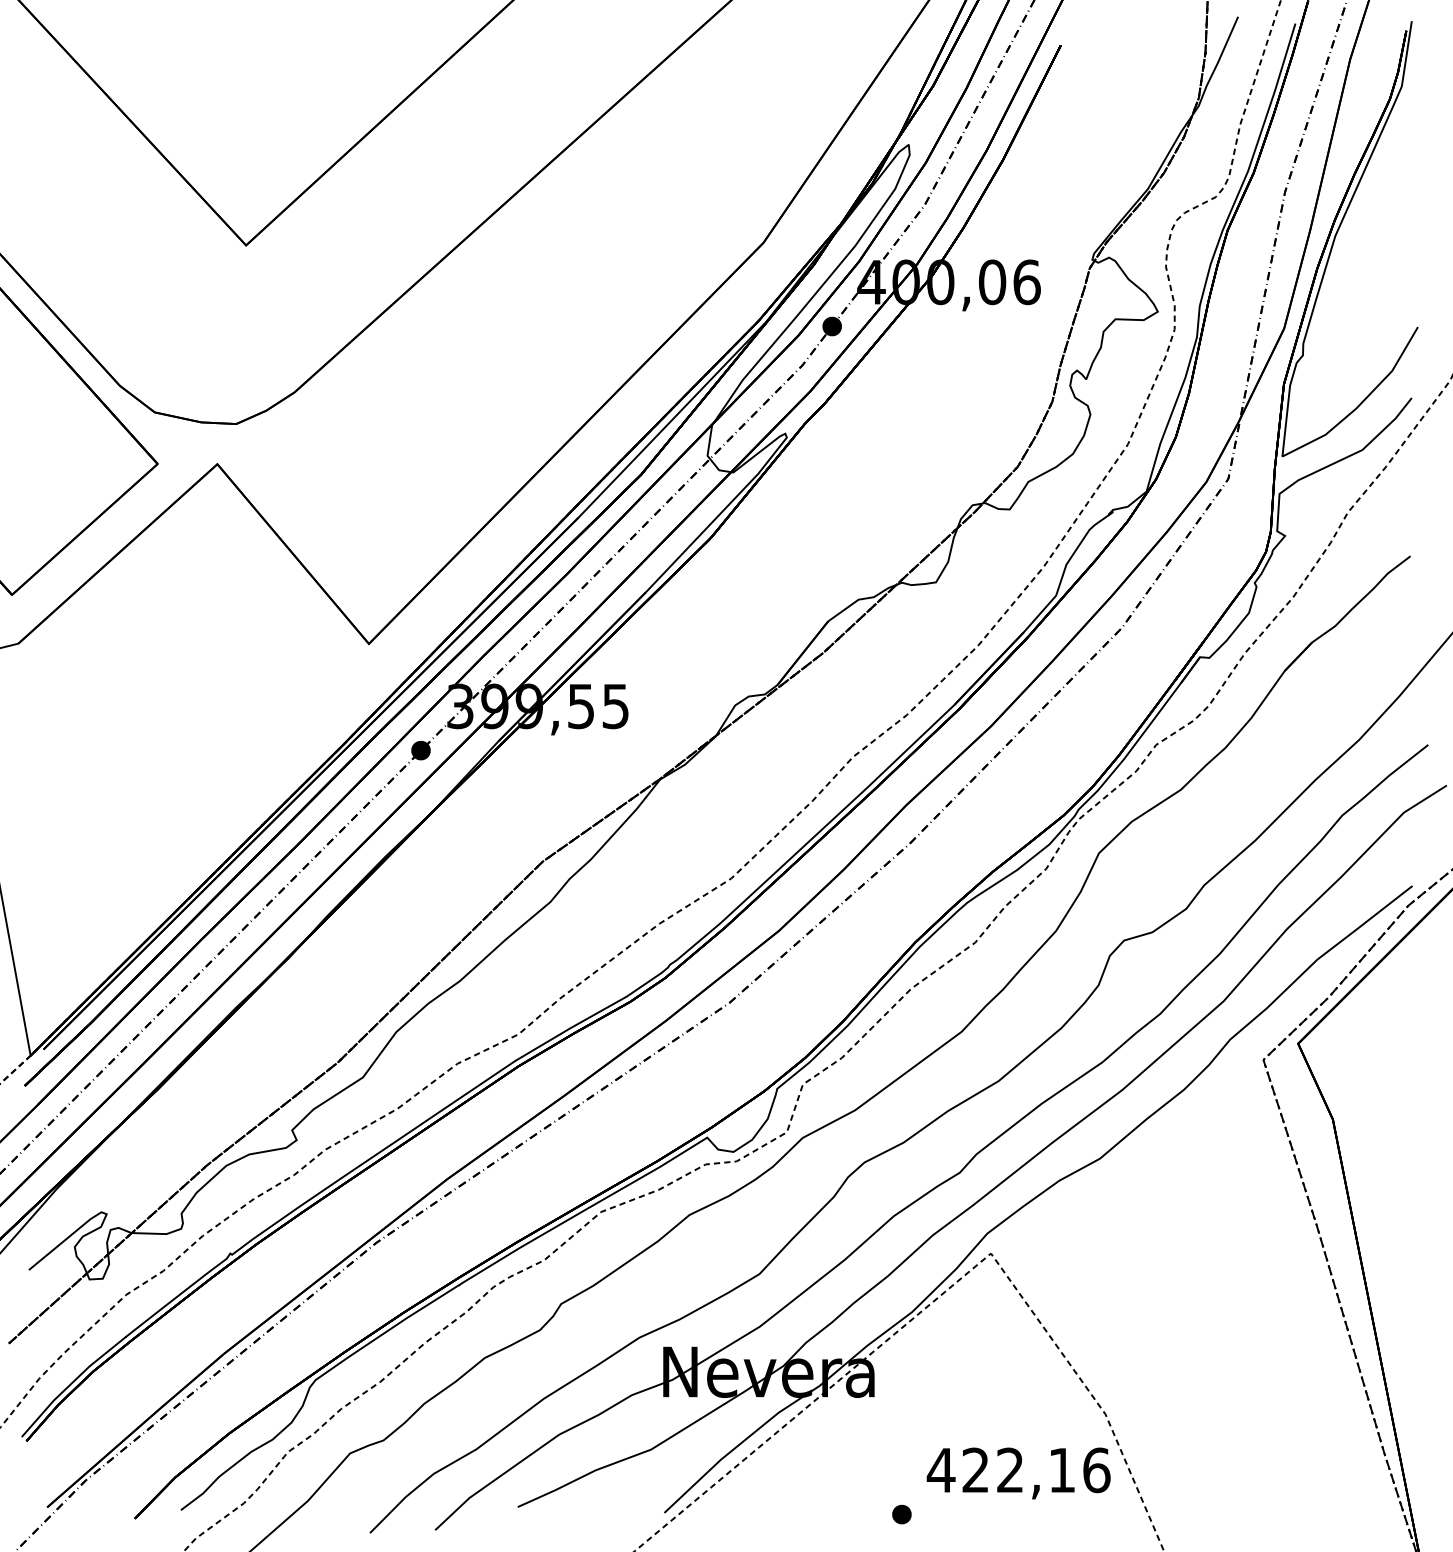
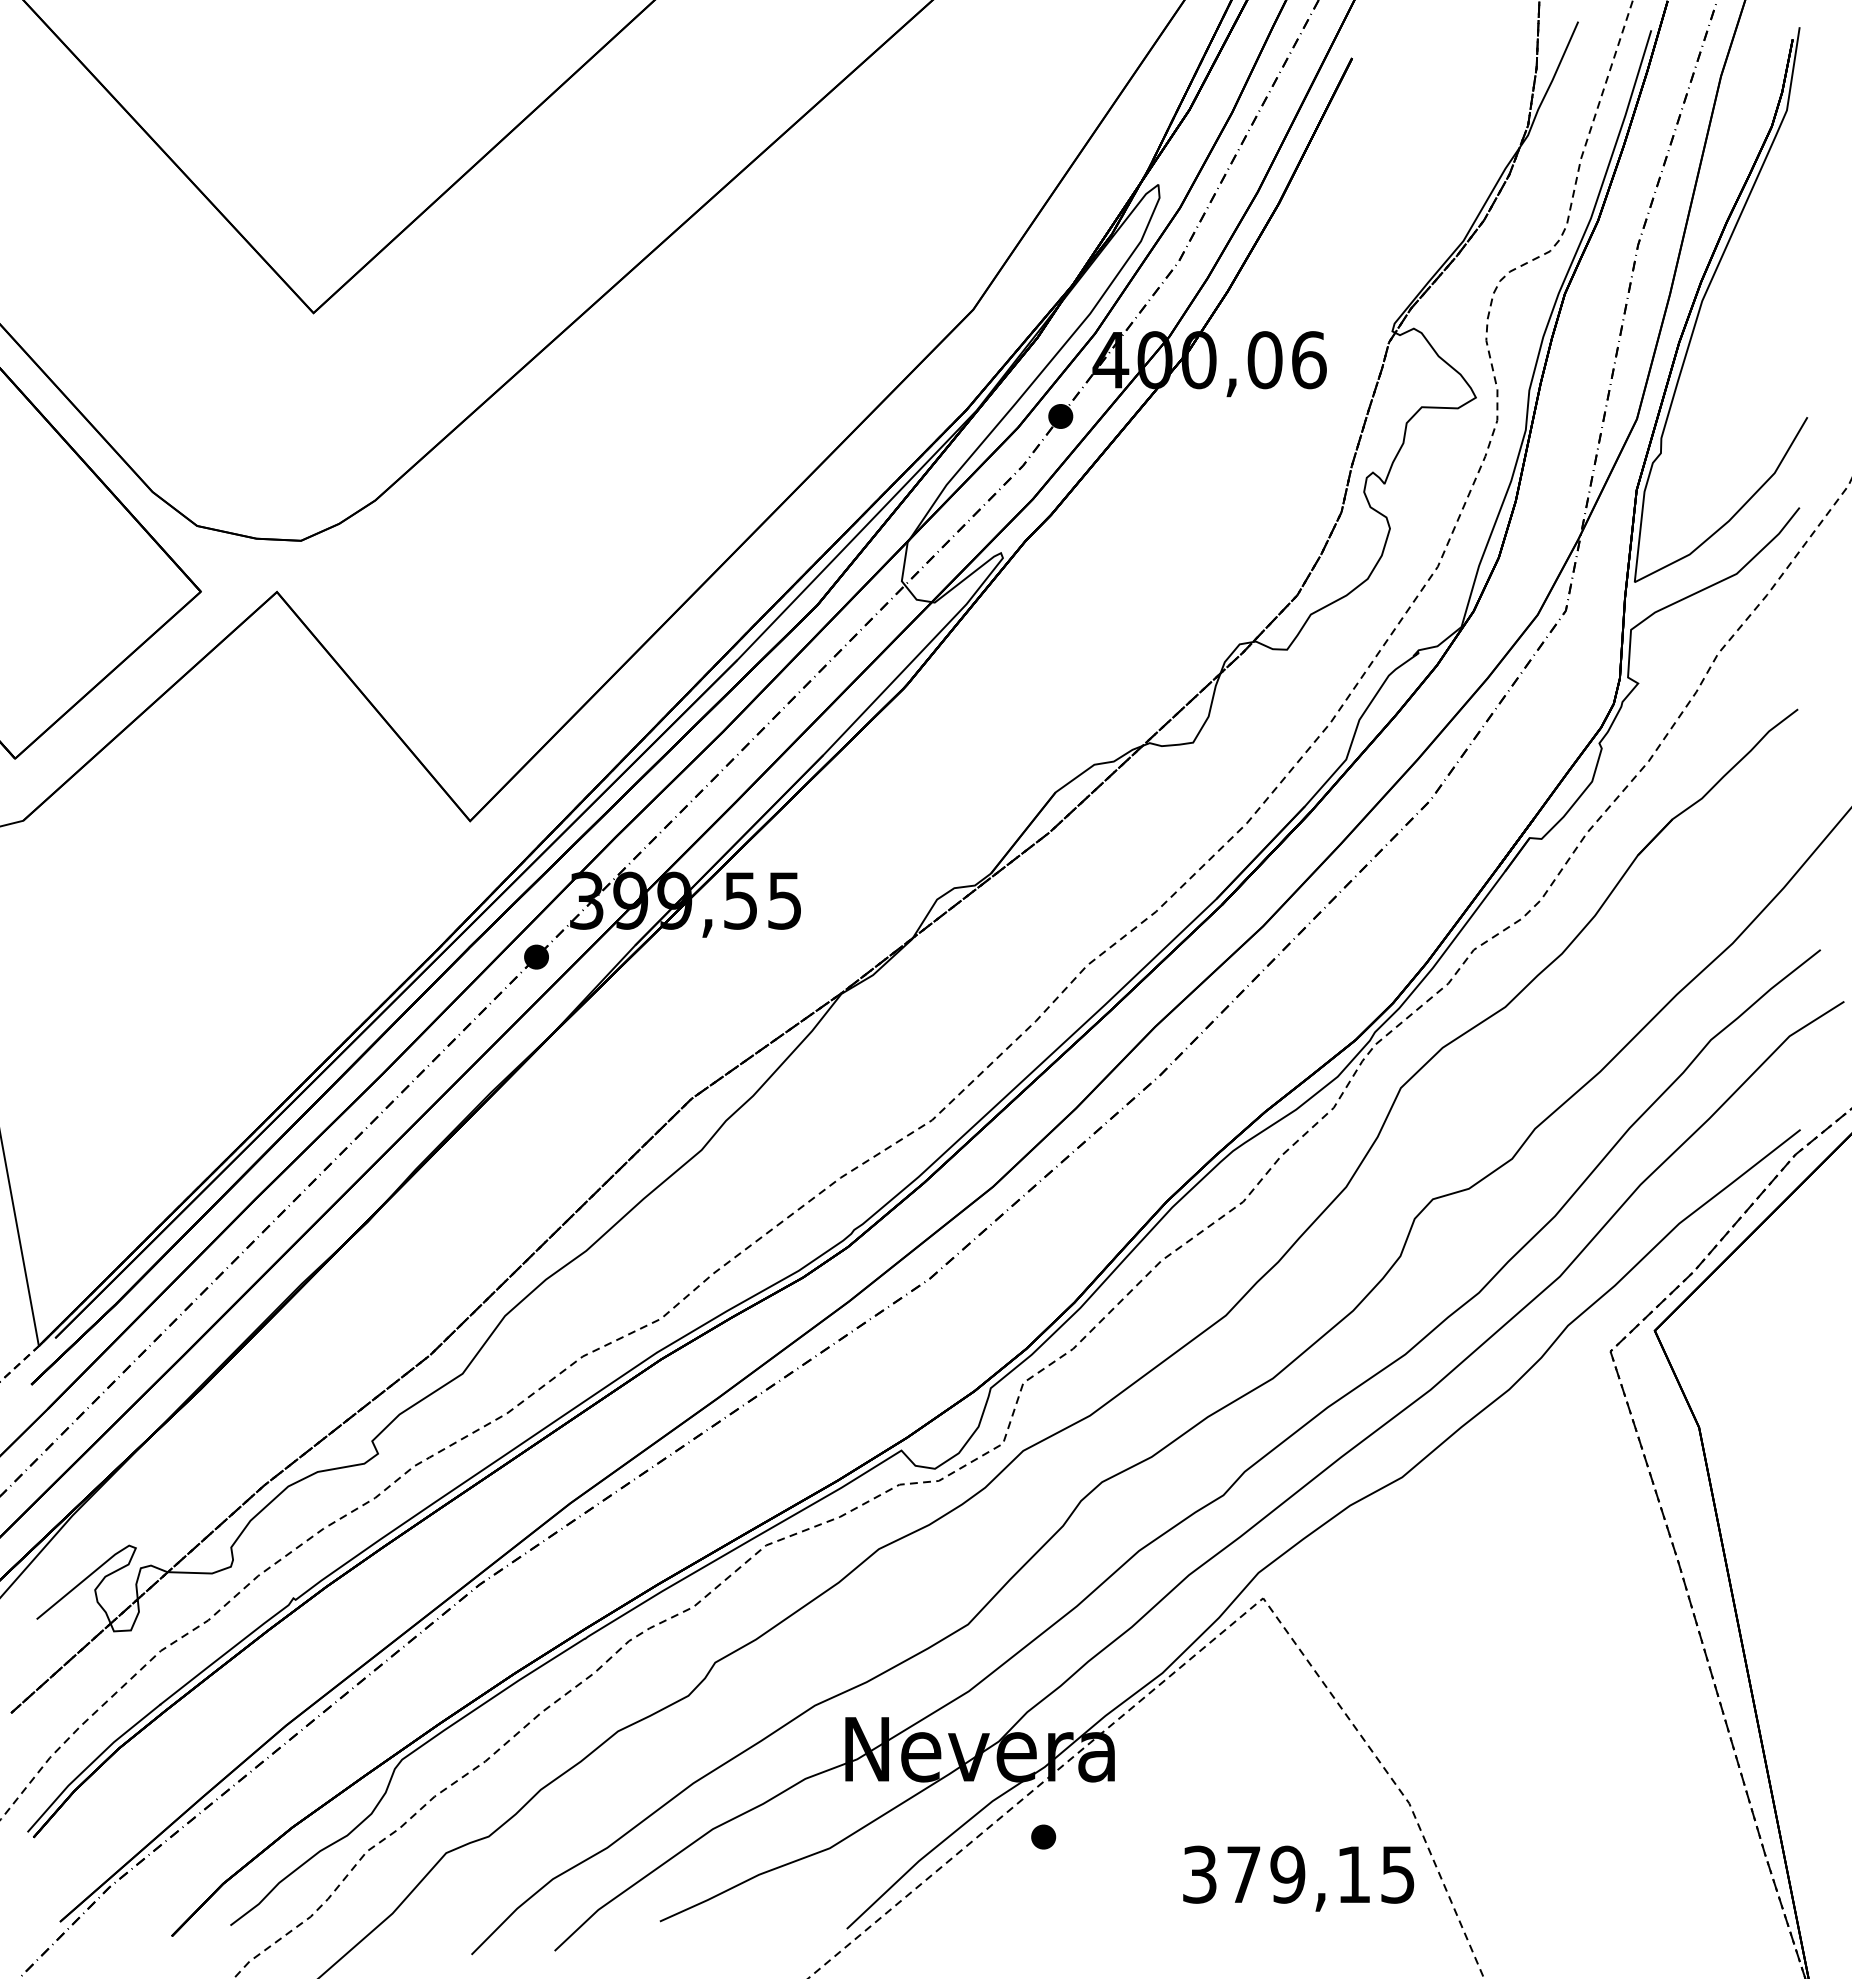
text: (1018, 1470) -> (1298, 1874), 422,16 -> 379,15
part: (901, 1514) -> (1043, 1836), moved

